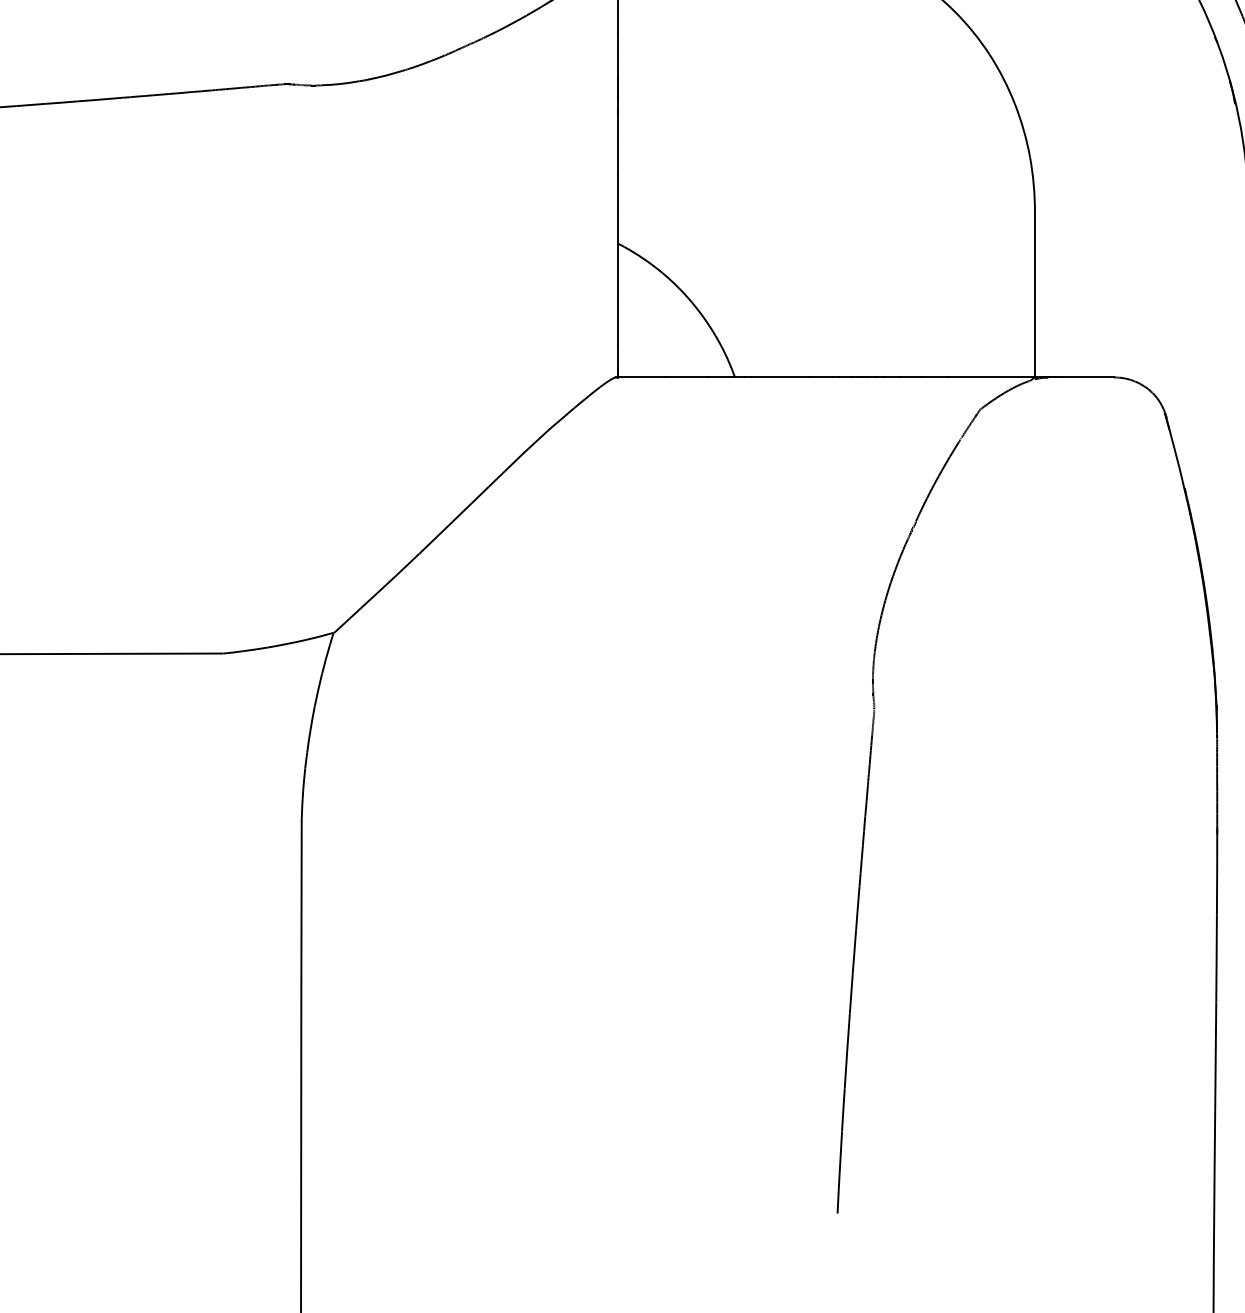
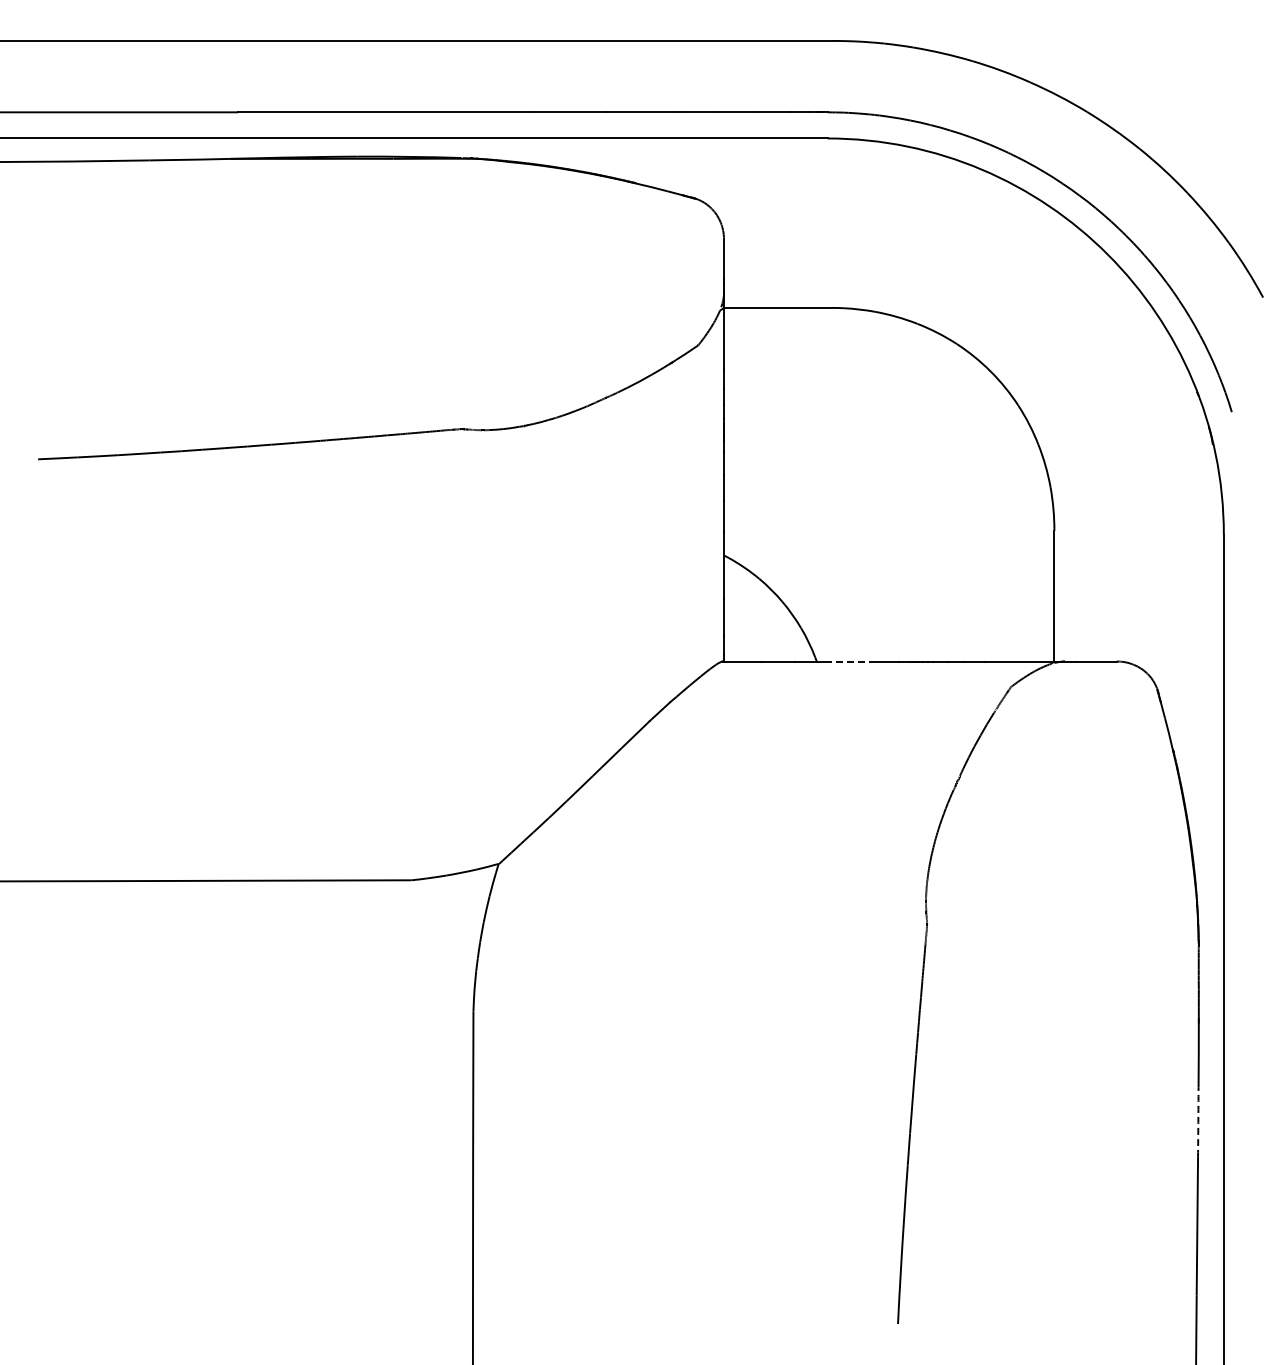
line: (777, 377) -> (850, 661), solid -> dashed
arc: (1216, 959) -> (1198, 1122), solid -> dashed

